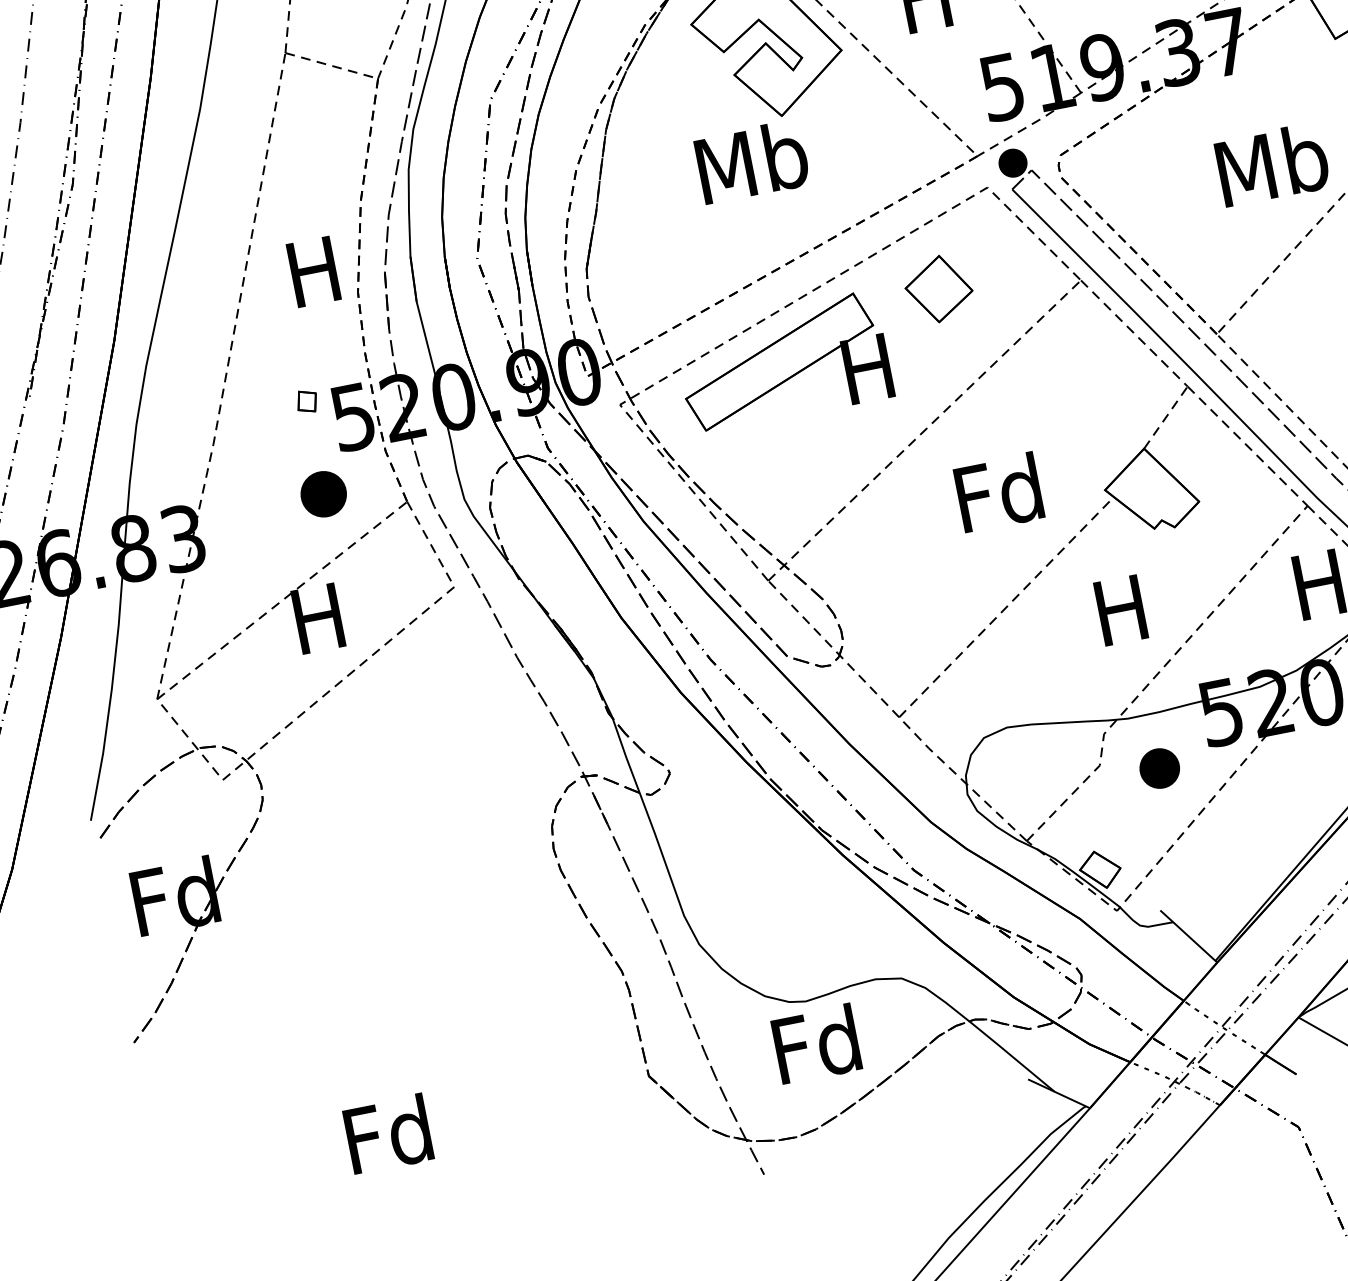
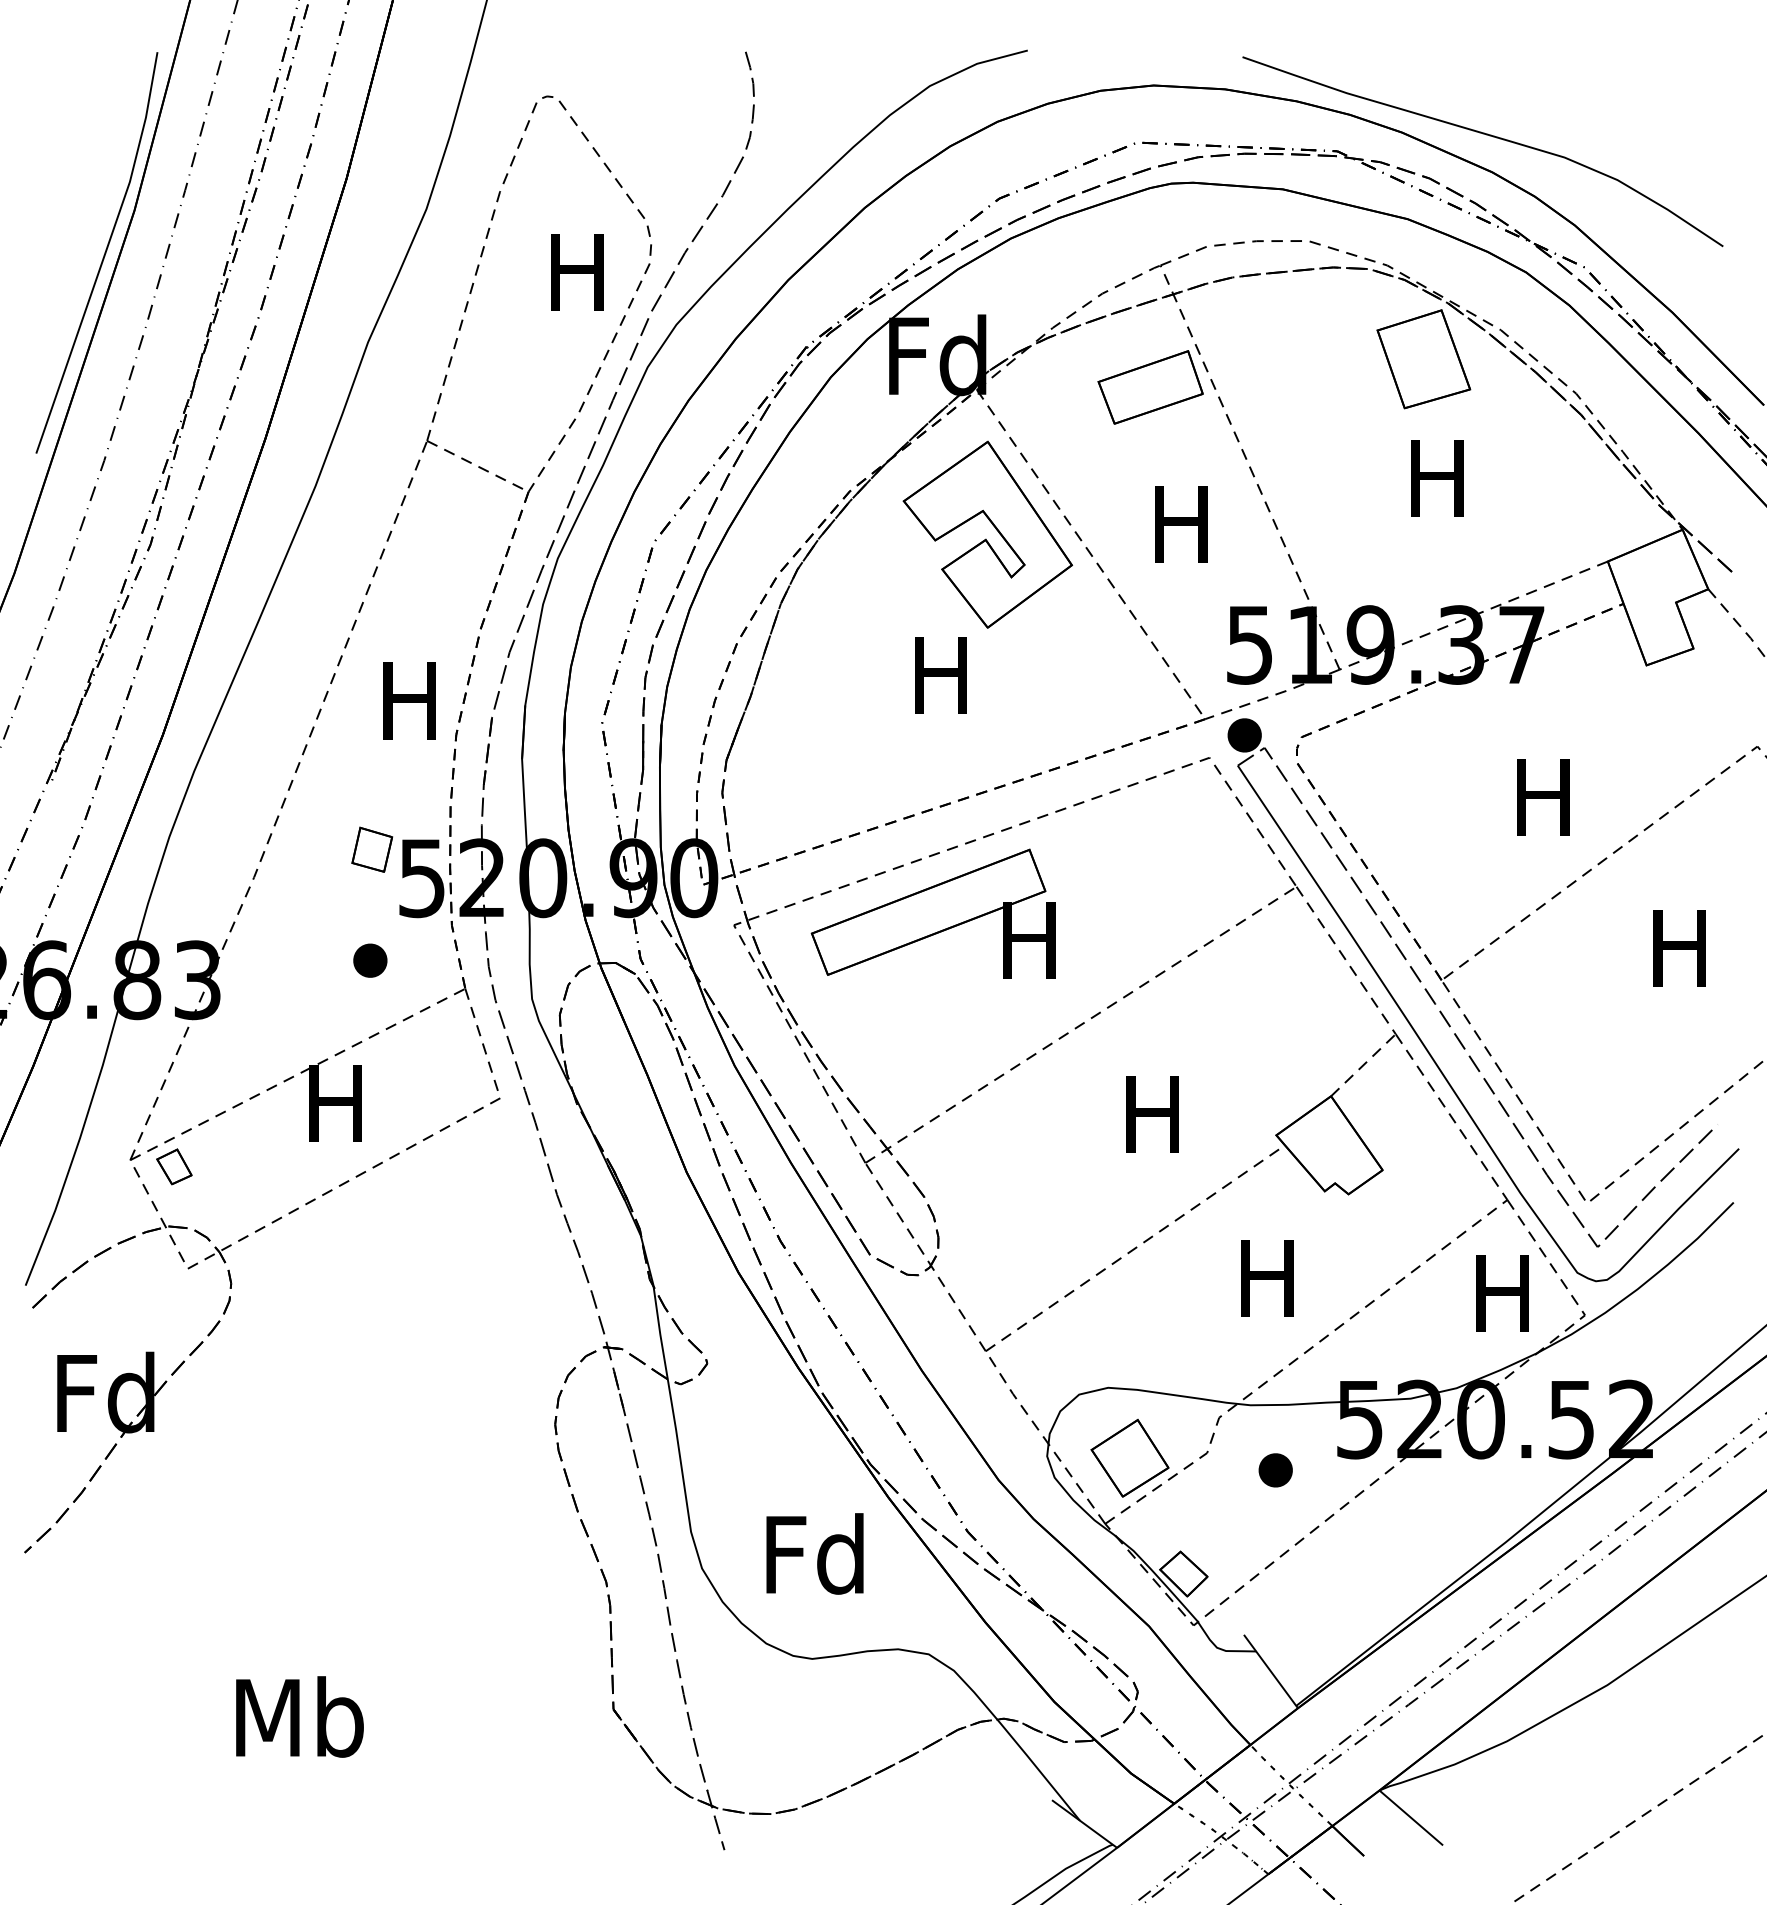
text: (751, 162) -> (942, 674), Mb -> H
text: (1272, 164) -> (1544, 796), Mb -> H
part: (938, 289) -> (1129, 1458), moved
part: (307, 401) -> (372, 849), size x1.67
text: (998, 492) -> (1152, 1113), Fd -> H
part: (323, 493) -> (370, 960), size x0.62
part: (194, 697) -> (174, 1166), added
part: (1159, 768) -> (1275, 1470), size x0.71
text: (816, 1043) -> (814, 1553), moved
text: (389, 1133) -> (299, 1716), Fd -> Mb

